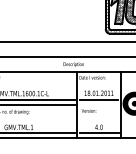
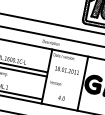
line: (98, 100) -> (65, 76), removed
line: (98, 133) -> (60, 103), removed

